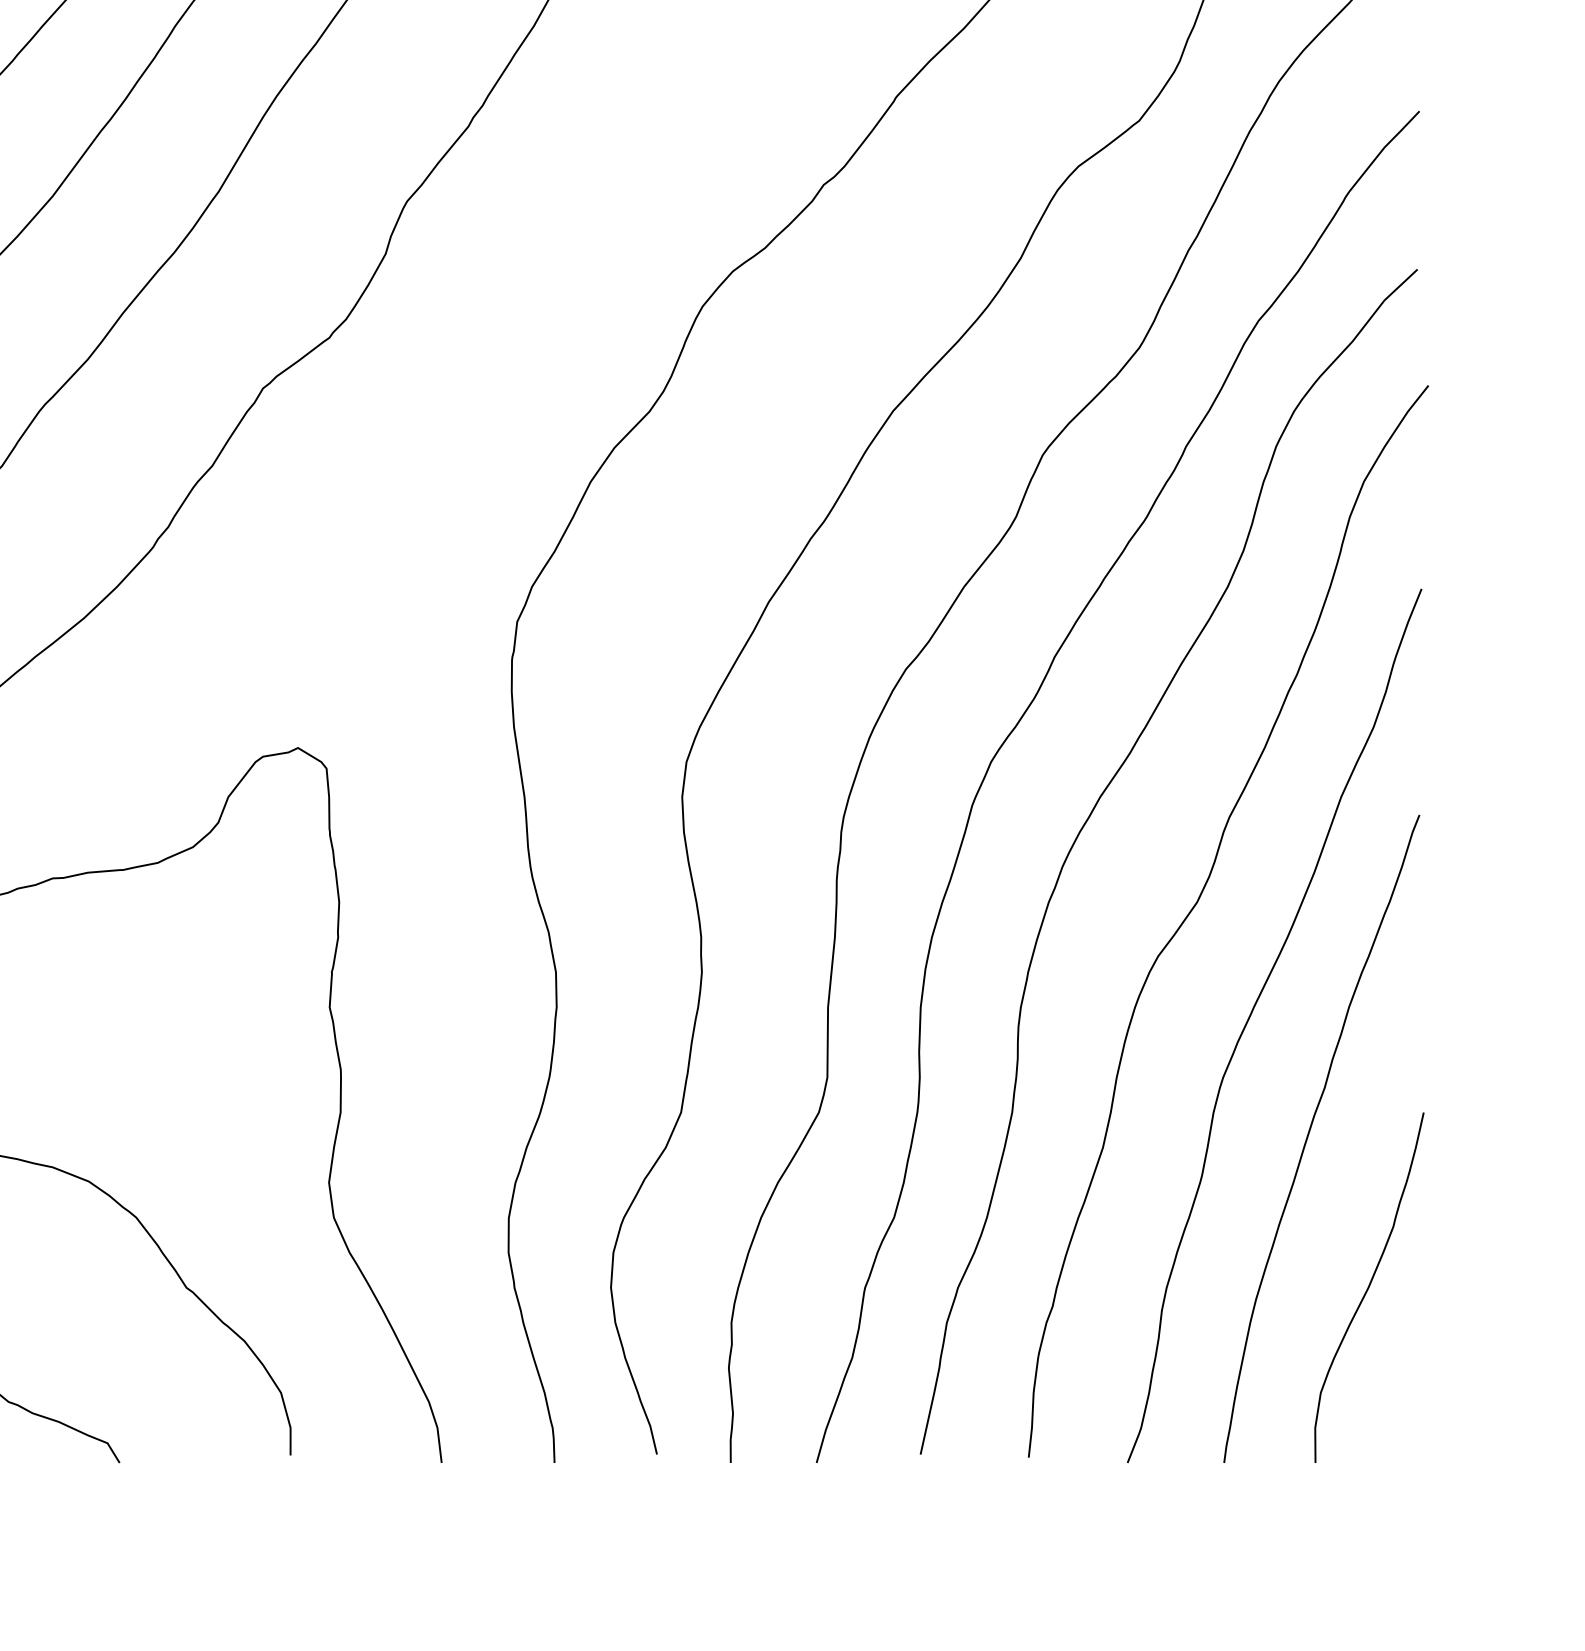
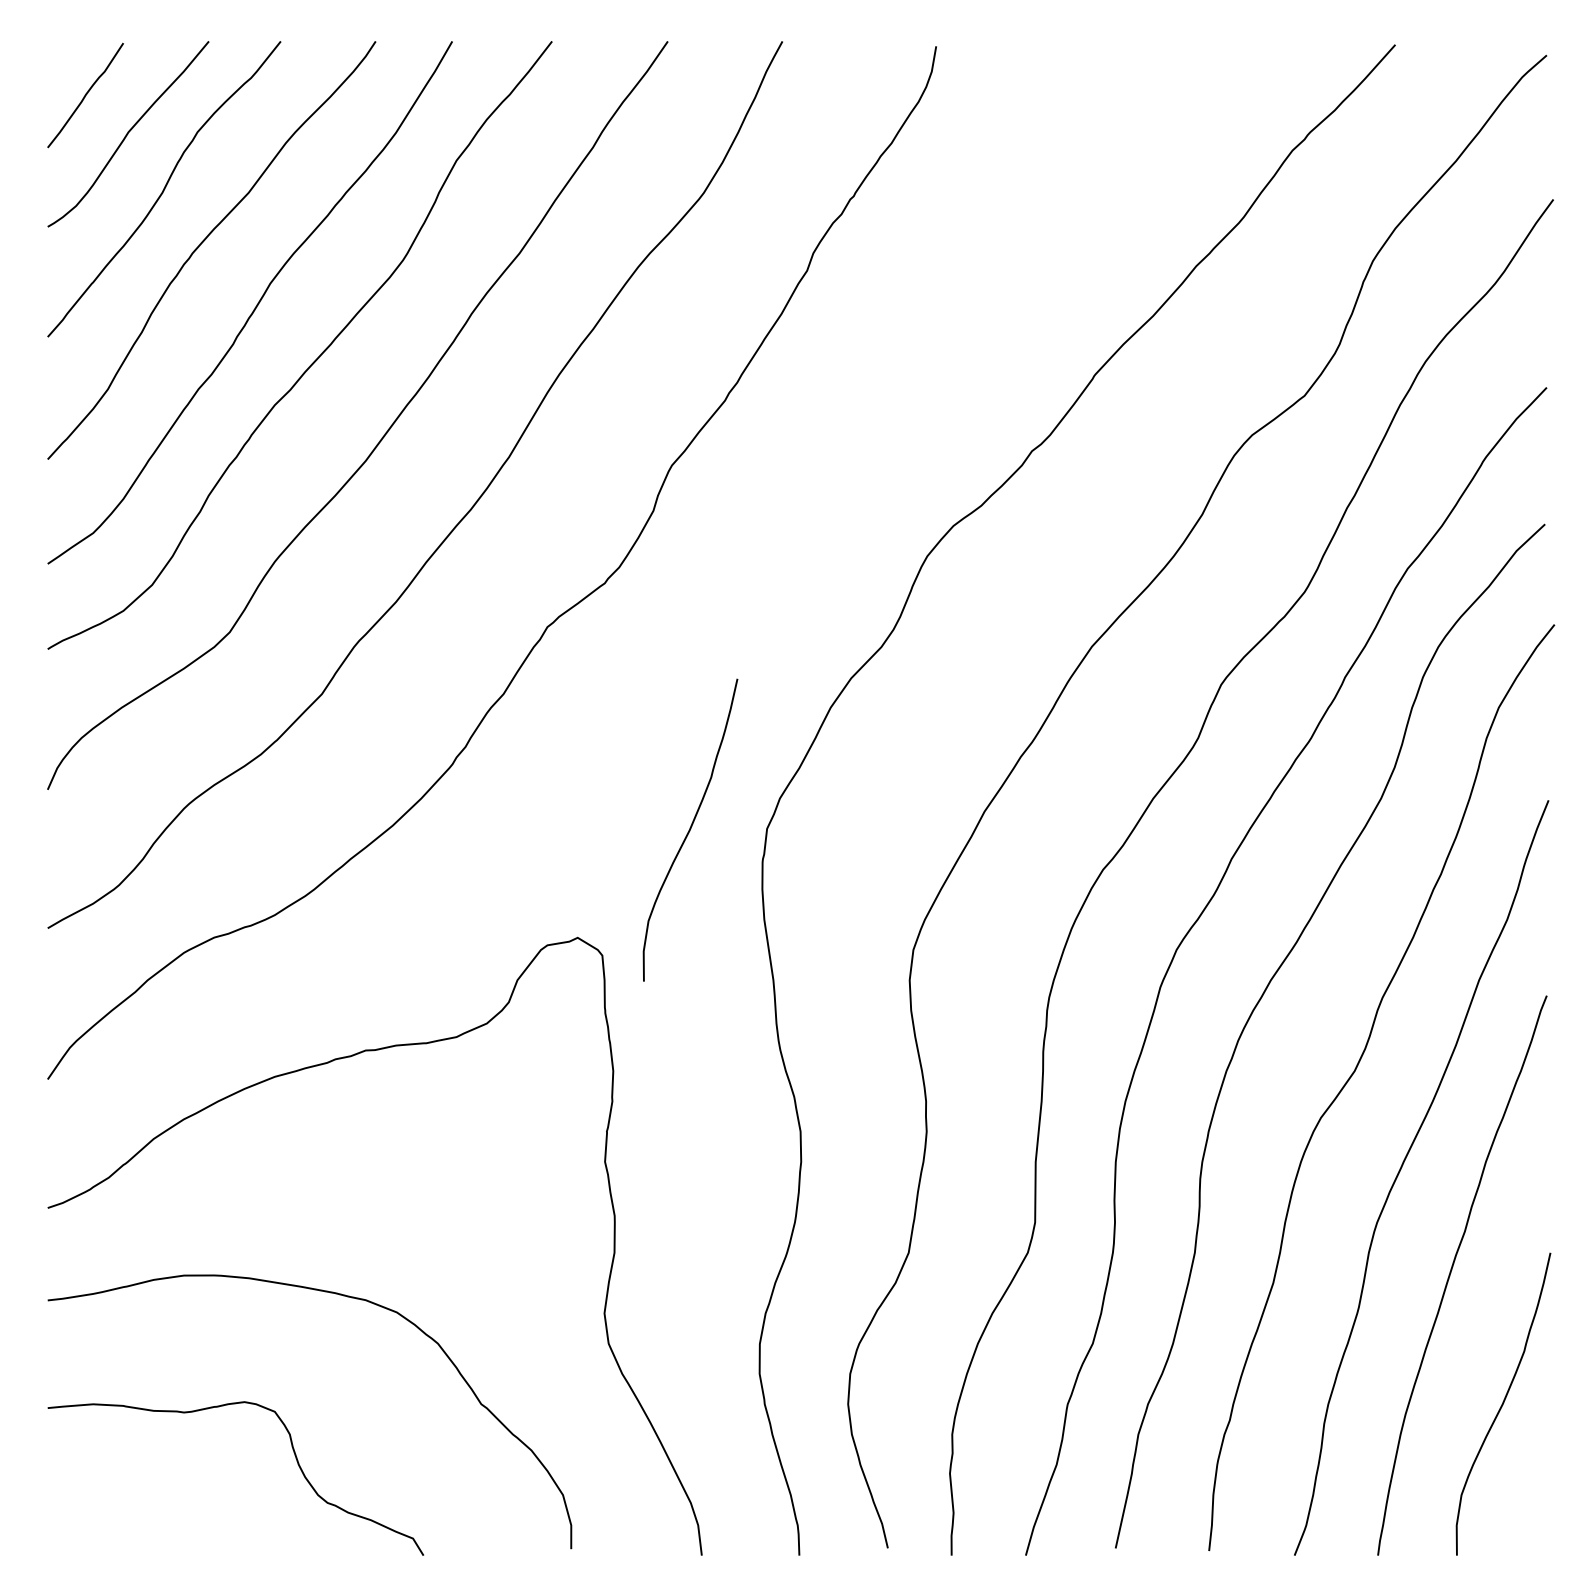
curve: (428, 622) -> (690, 829), added

